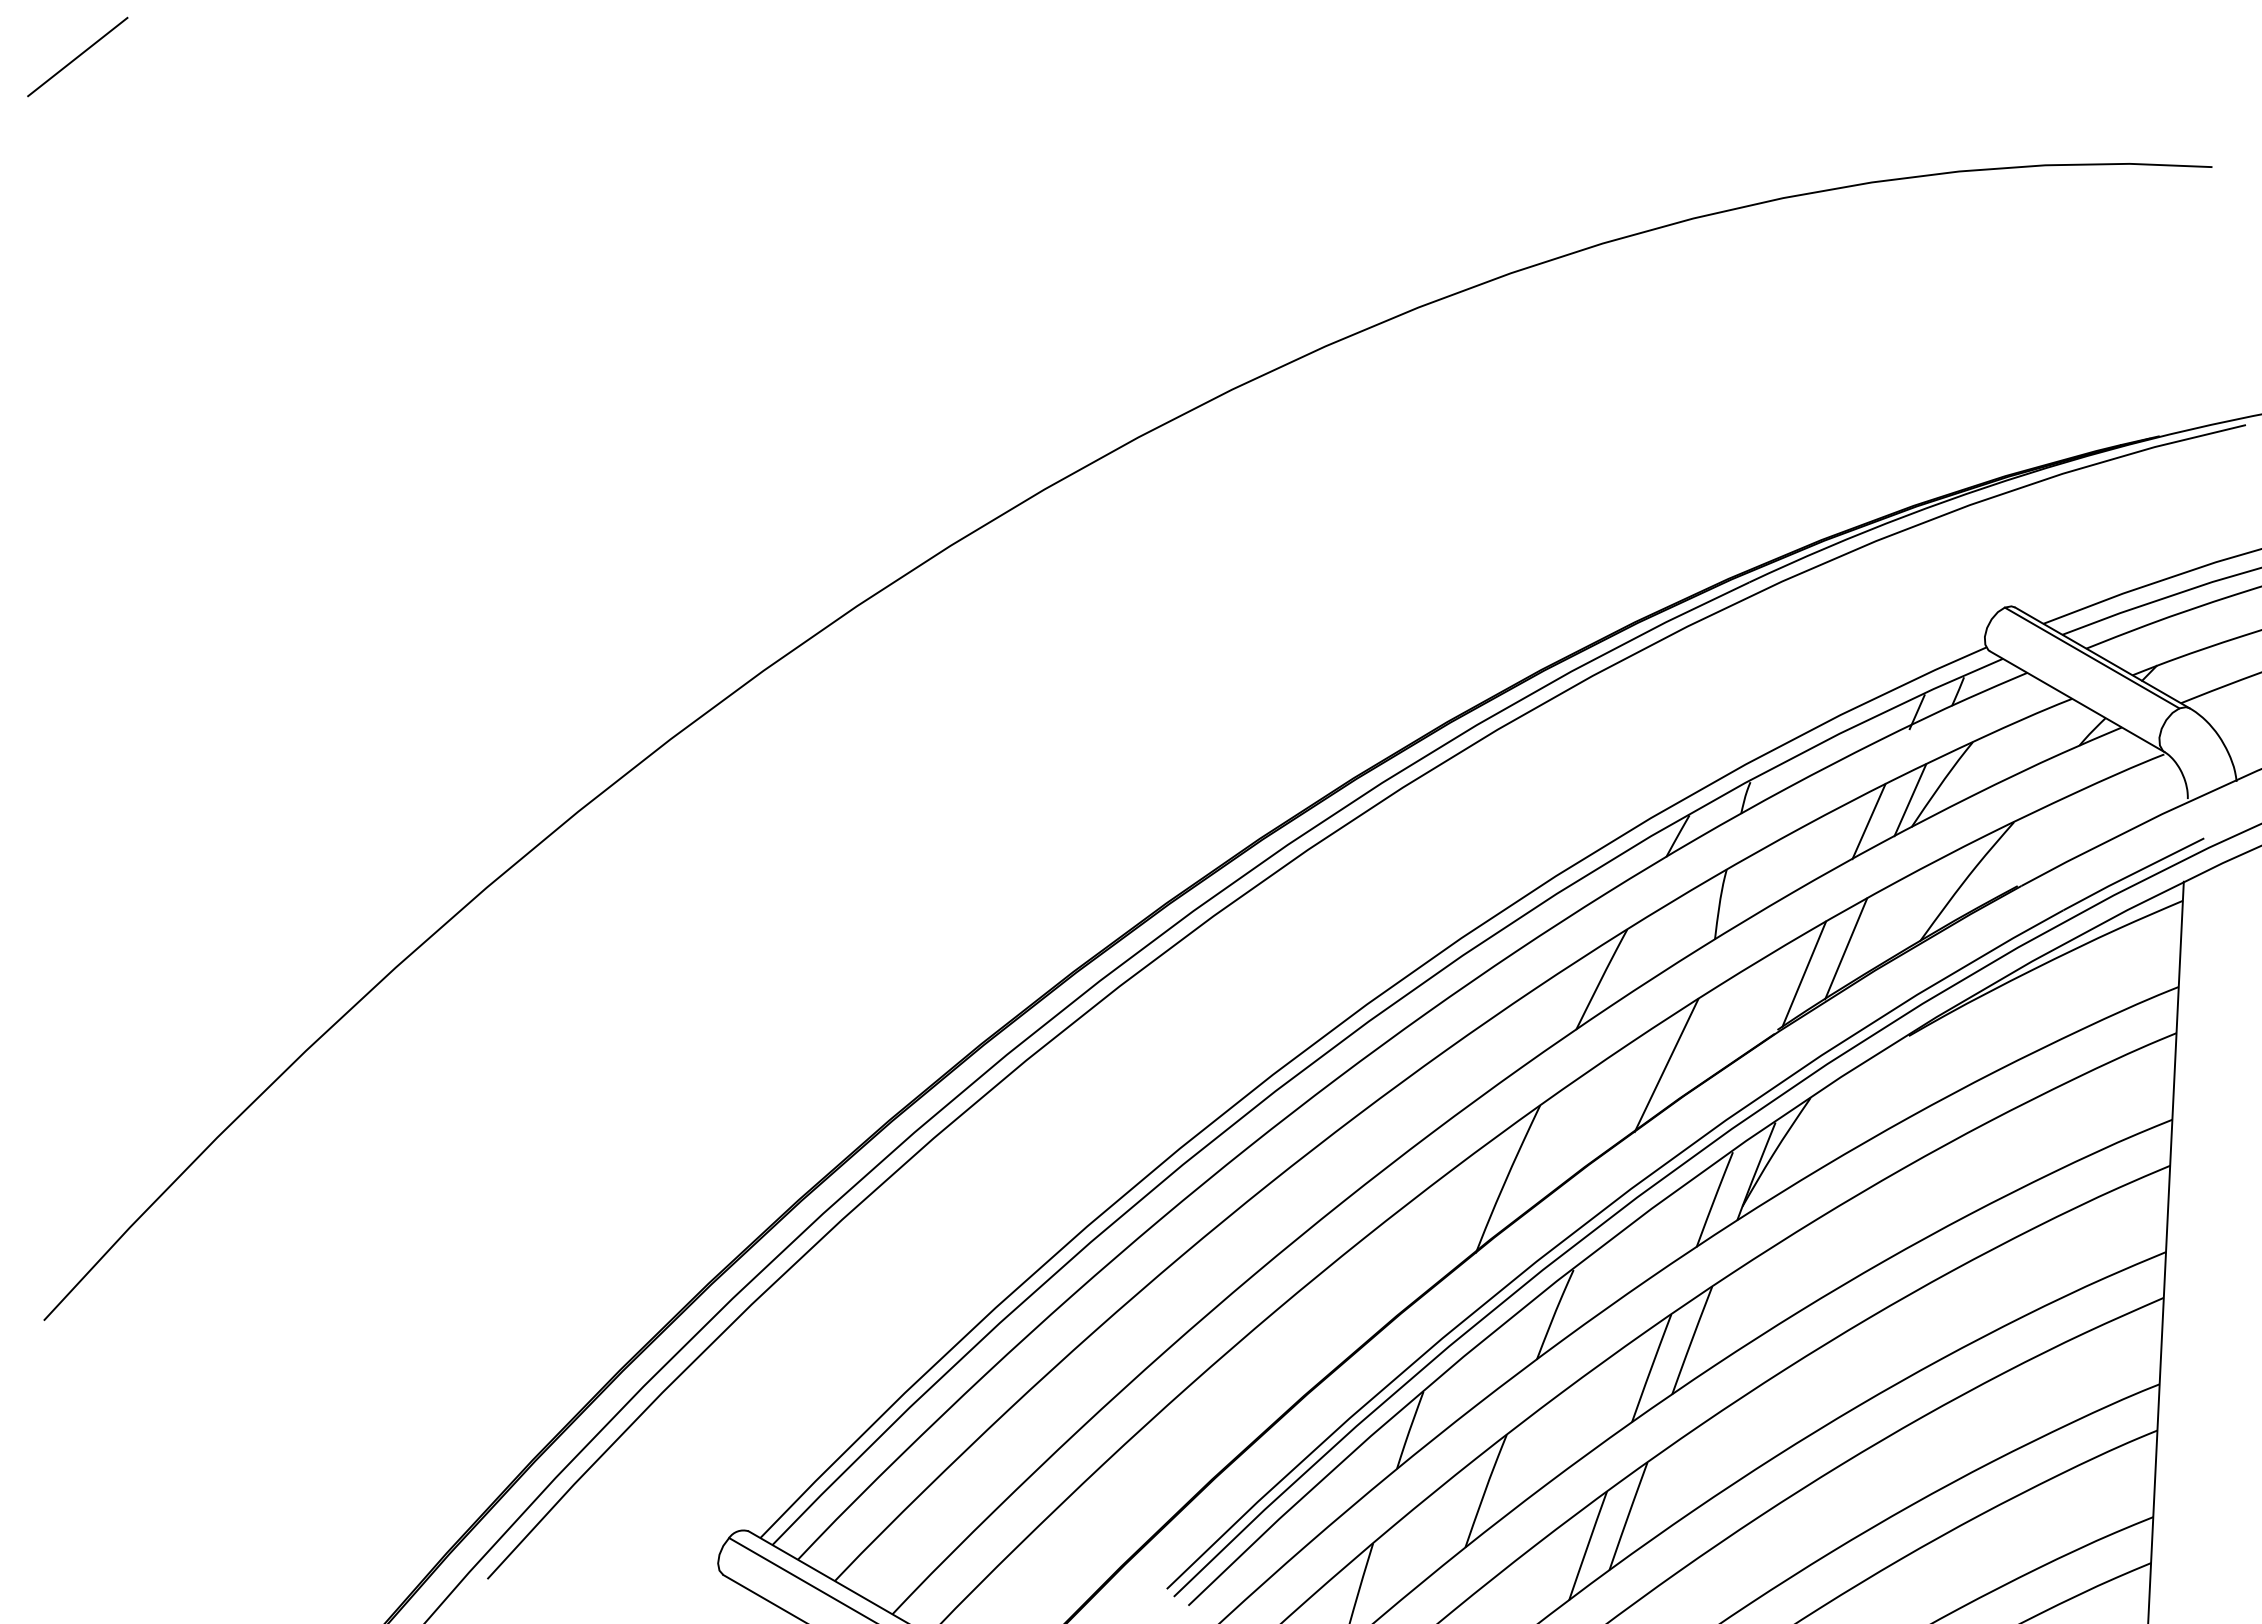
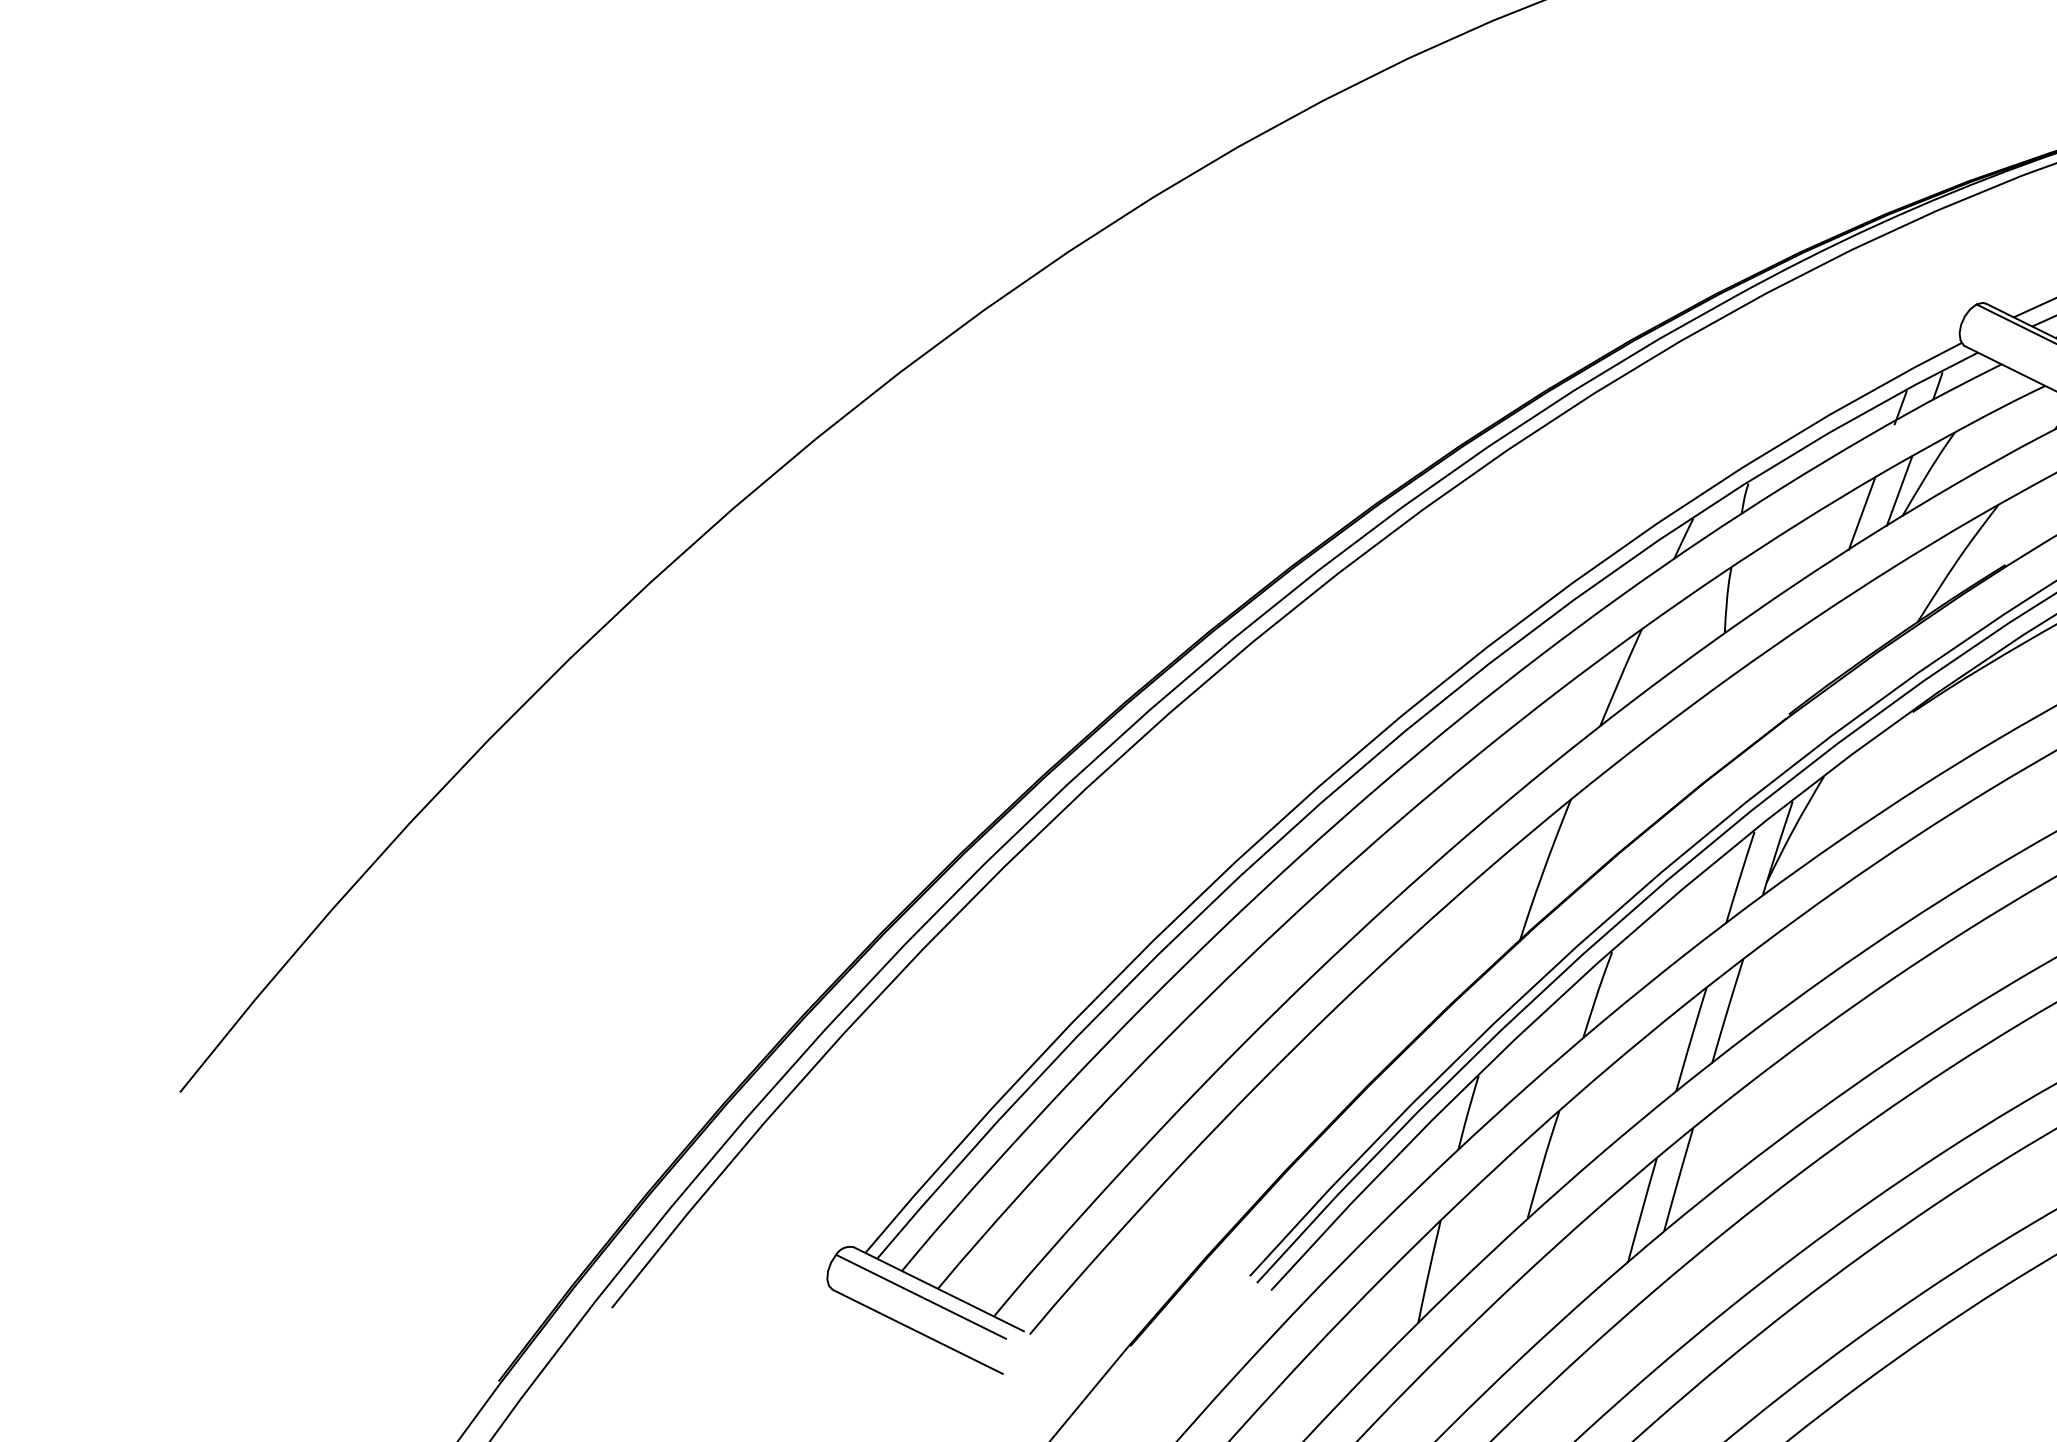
line: (1846, 948) -> (1848, 633), removed
line: (1804, 973) -> (1810, 659), removed
line: (1666, 1065) -> (1686, 754), removed

